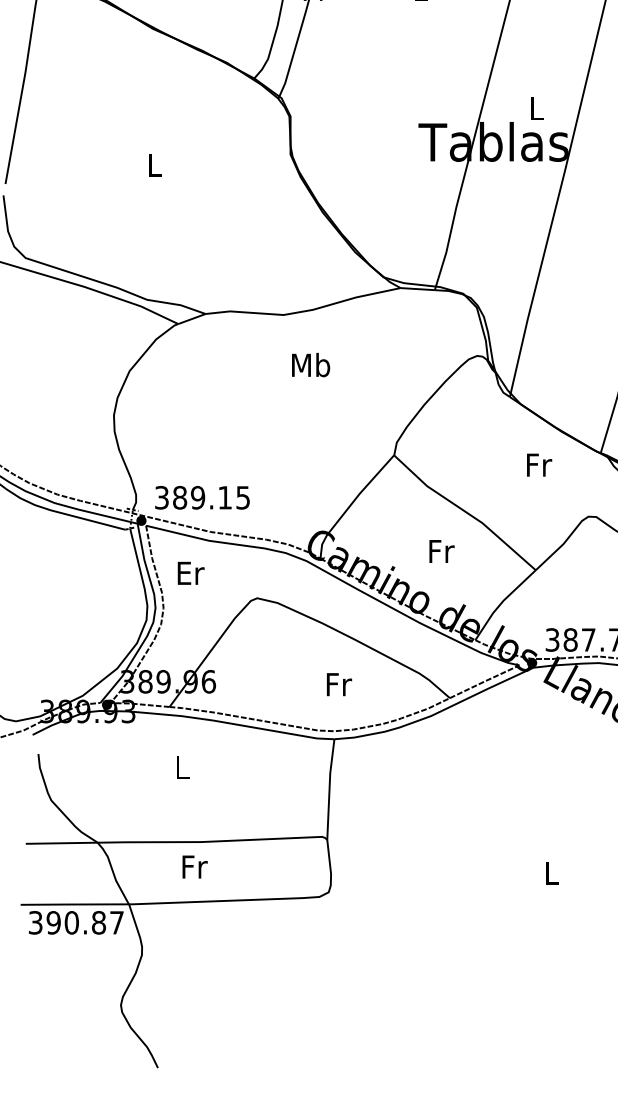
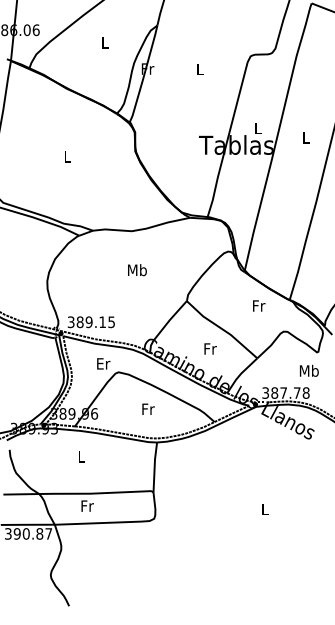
text: (311, 365) -> (137, 270), moved
text: (190, 572) -> (103, 363), moved
text: (339, 683) -> (148, 408), moved

